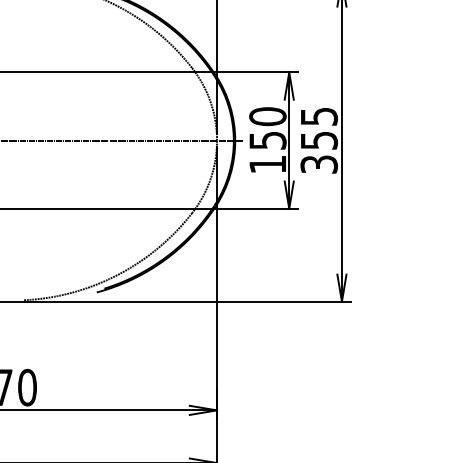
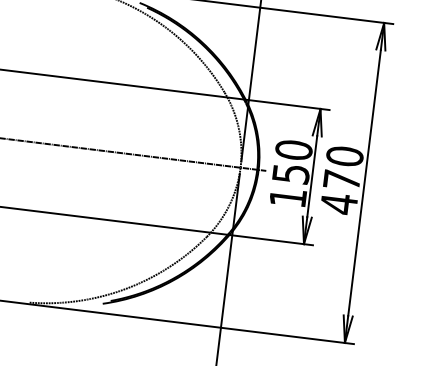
text: (318, 140) -> (341, 179), 355 -> 470

